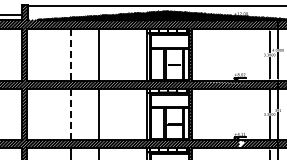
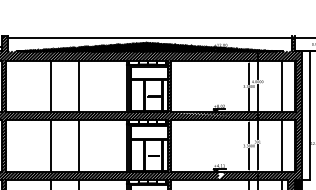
line: (71, 55) -> (50, 86), dashed -> solid
line: (71, 115) -> (50, 146), dashed -> solid

